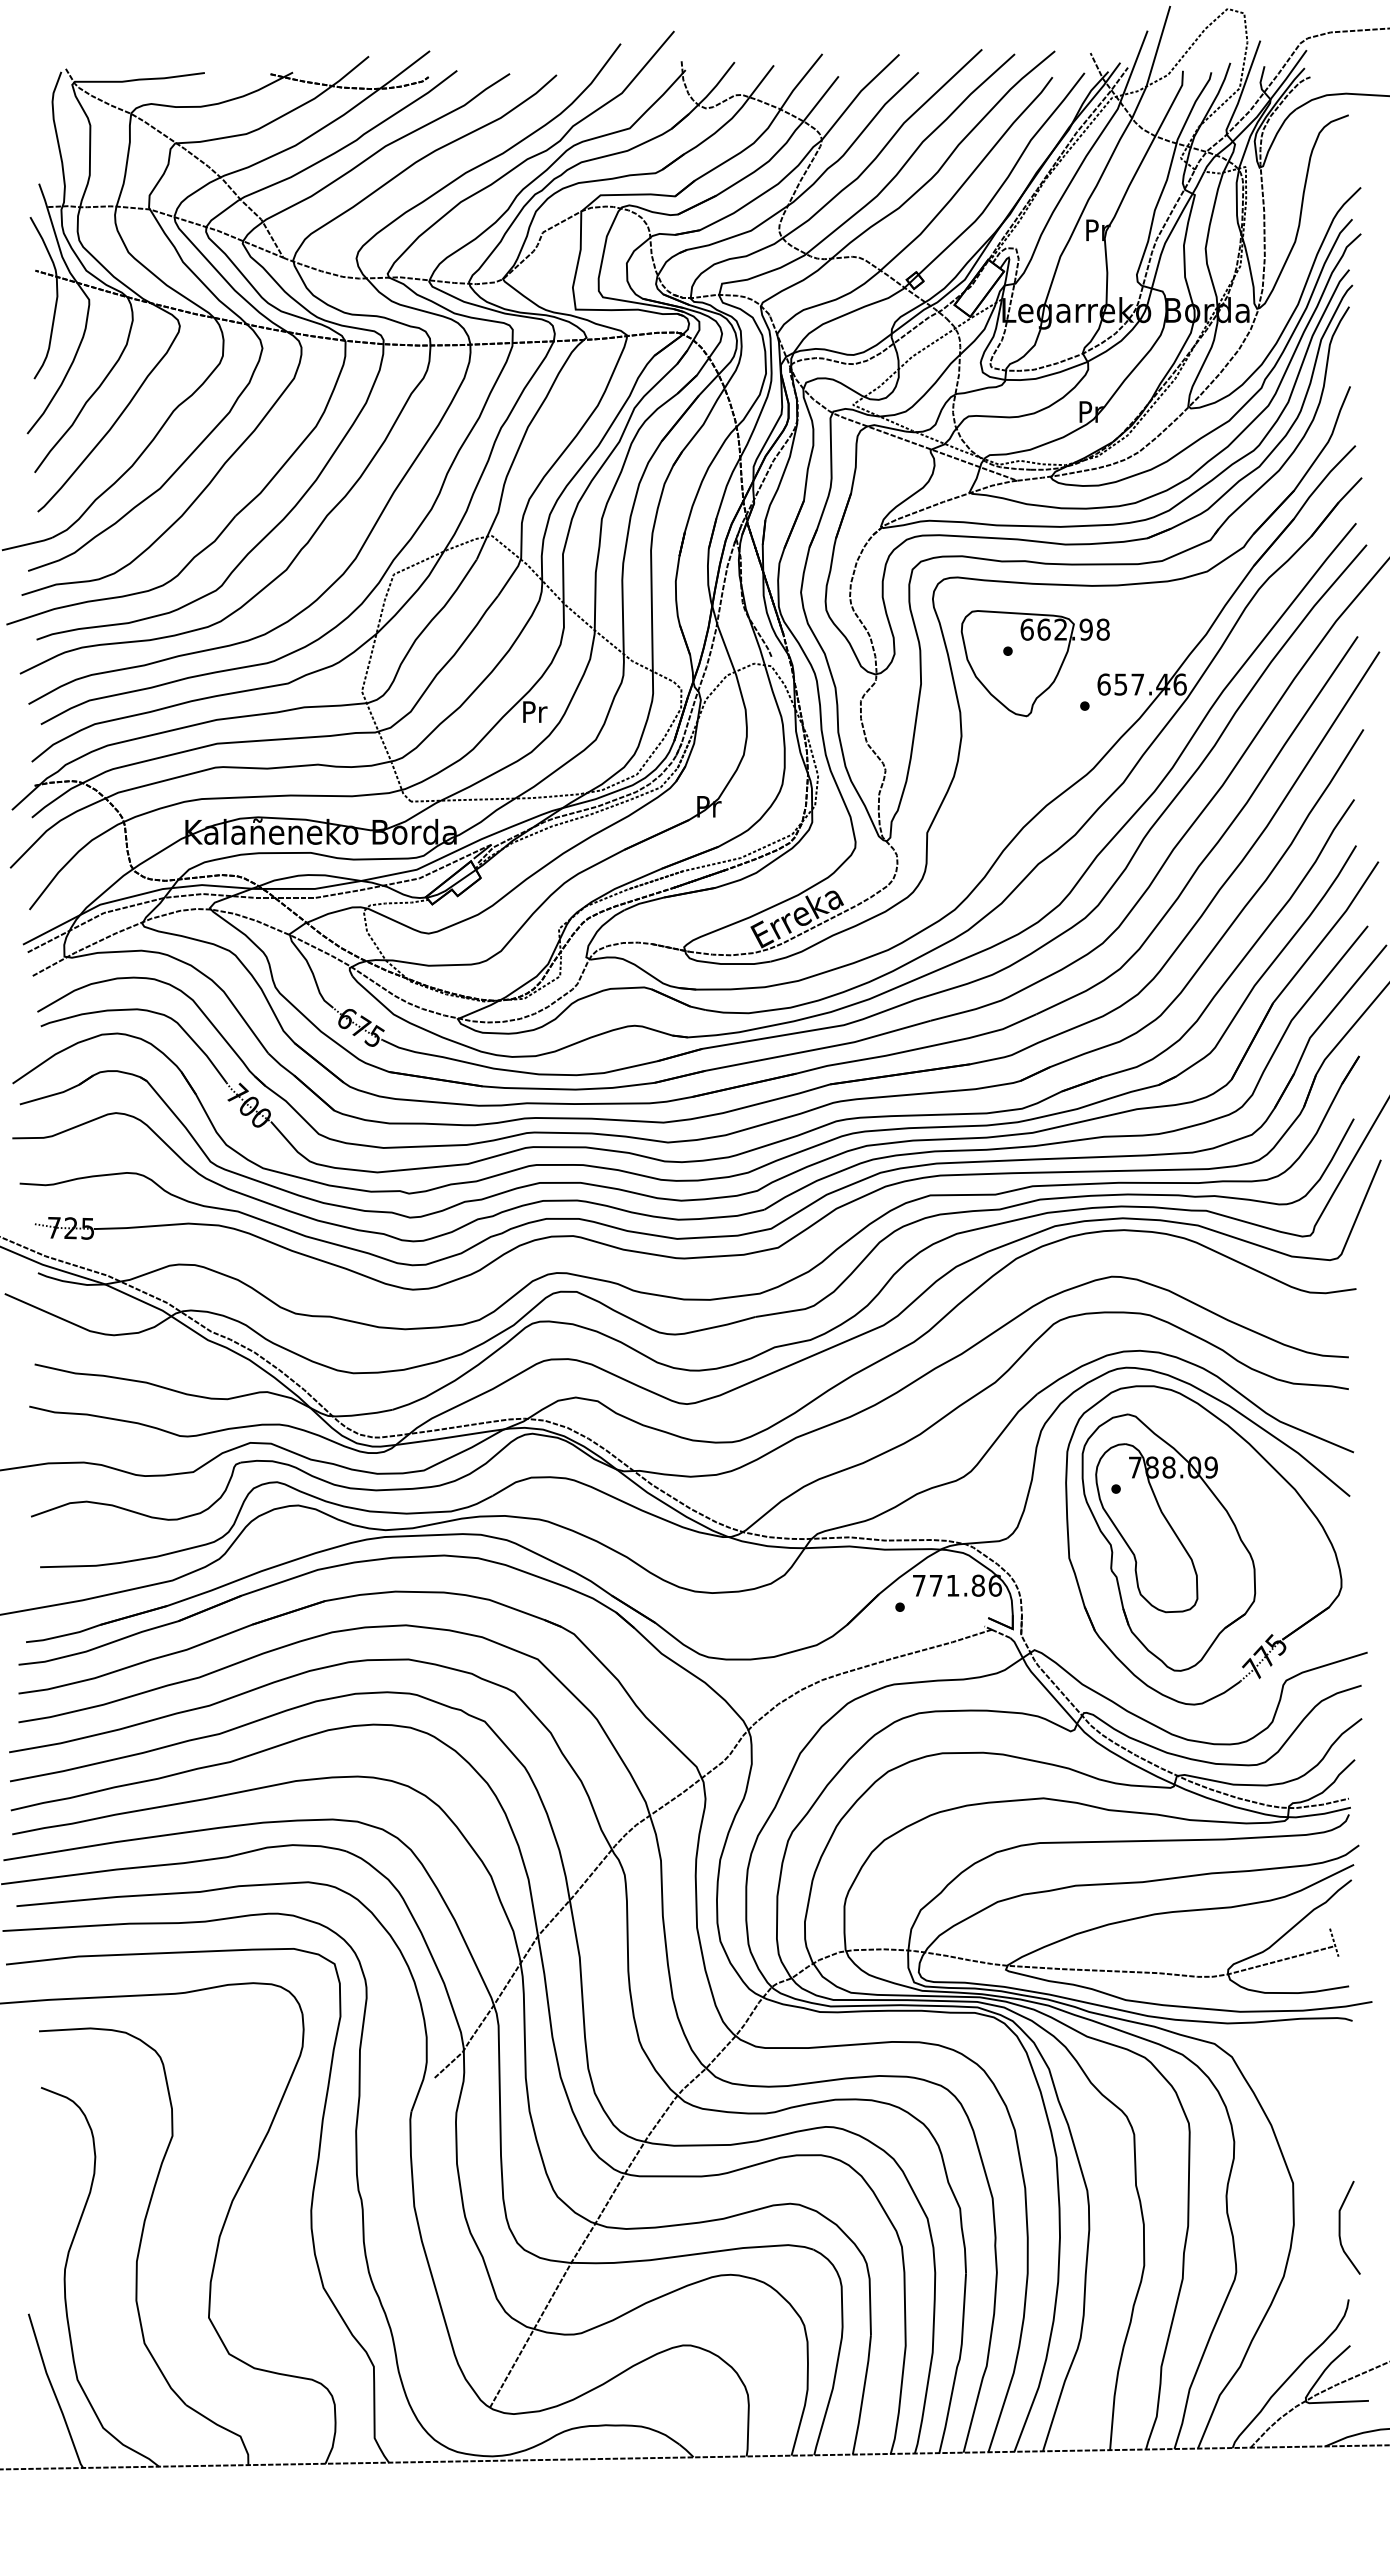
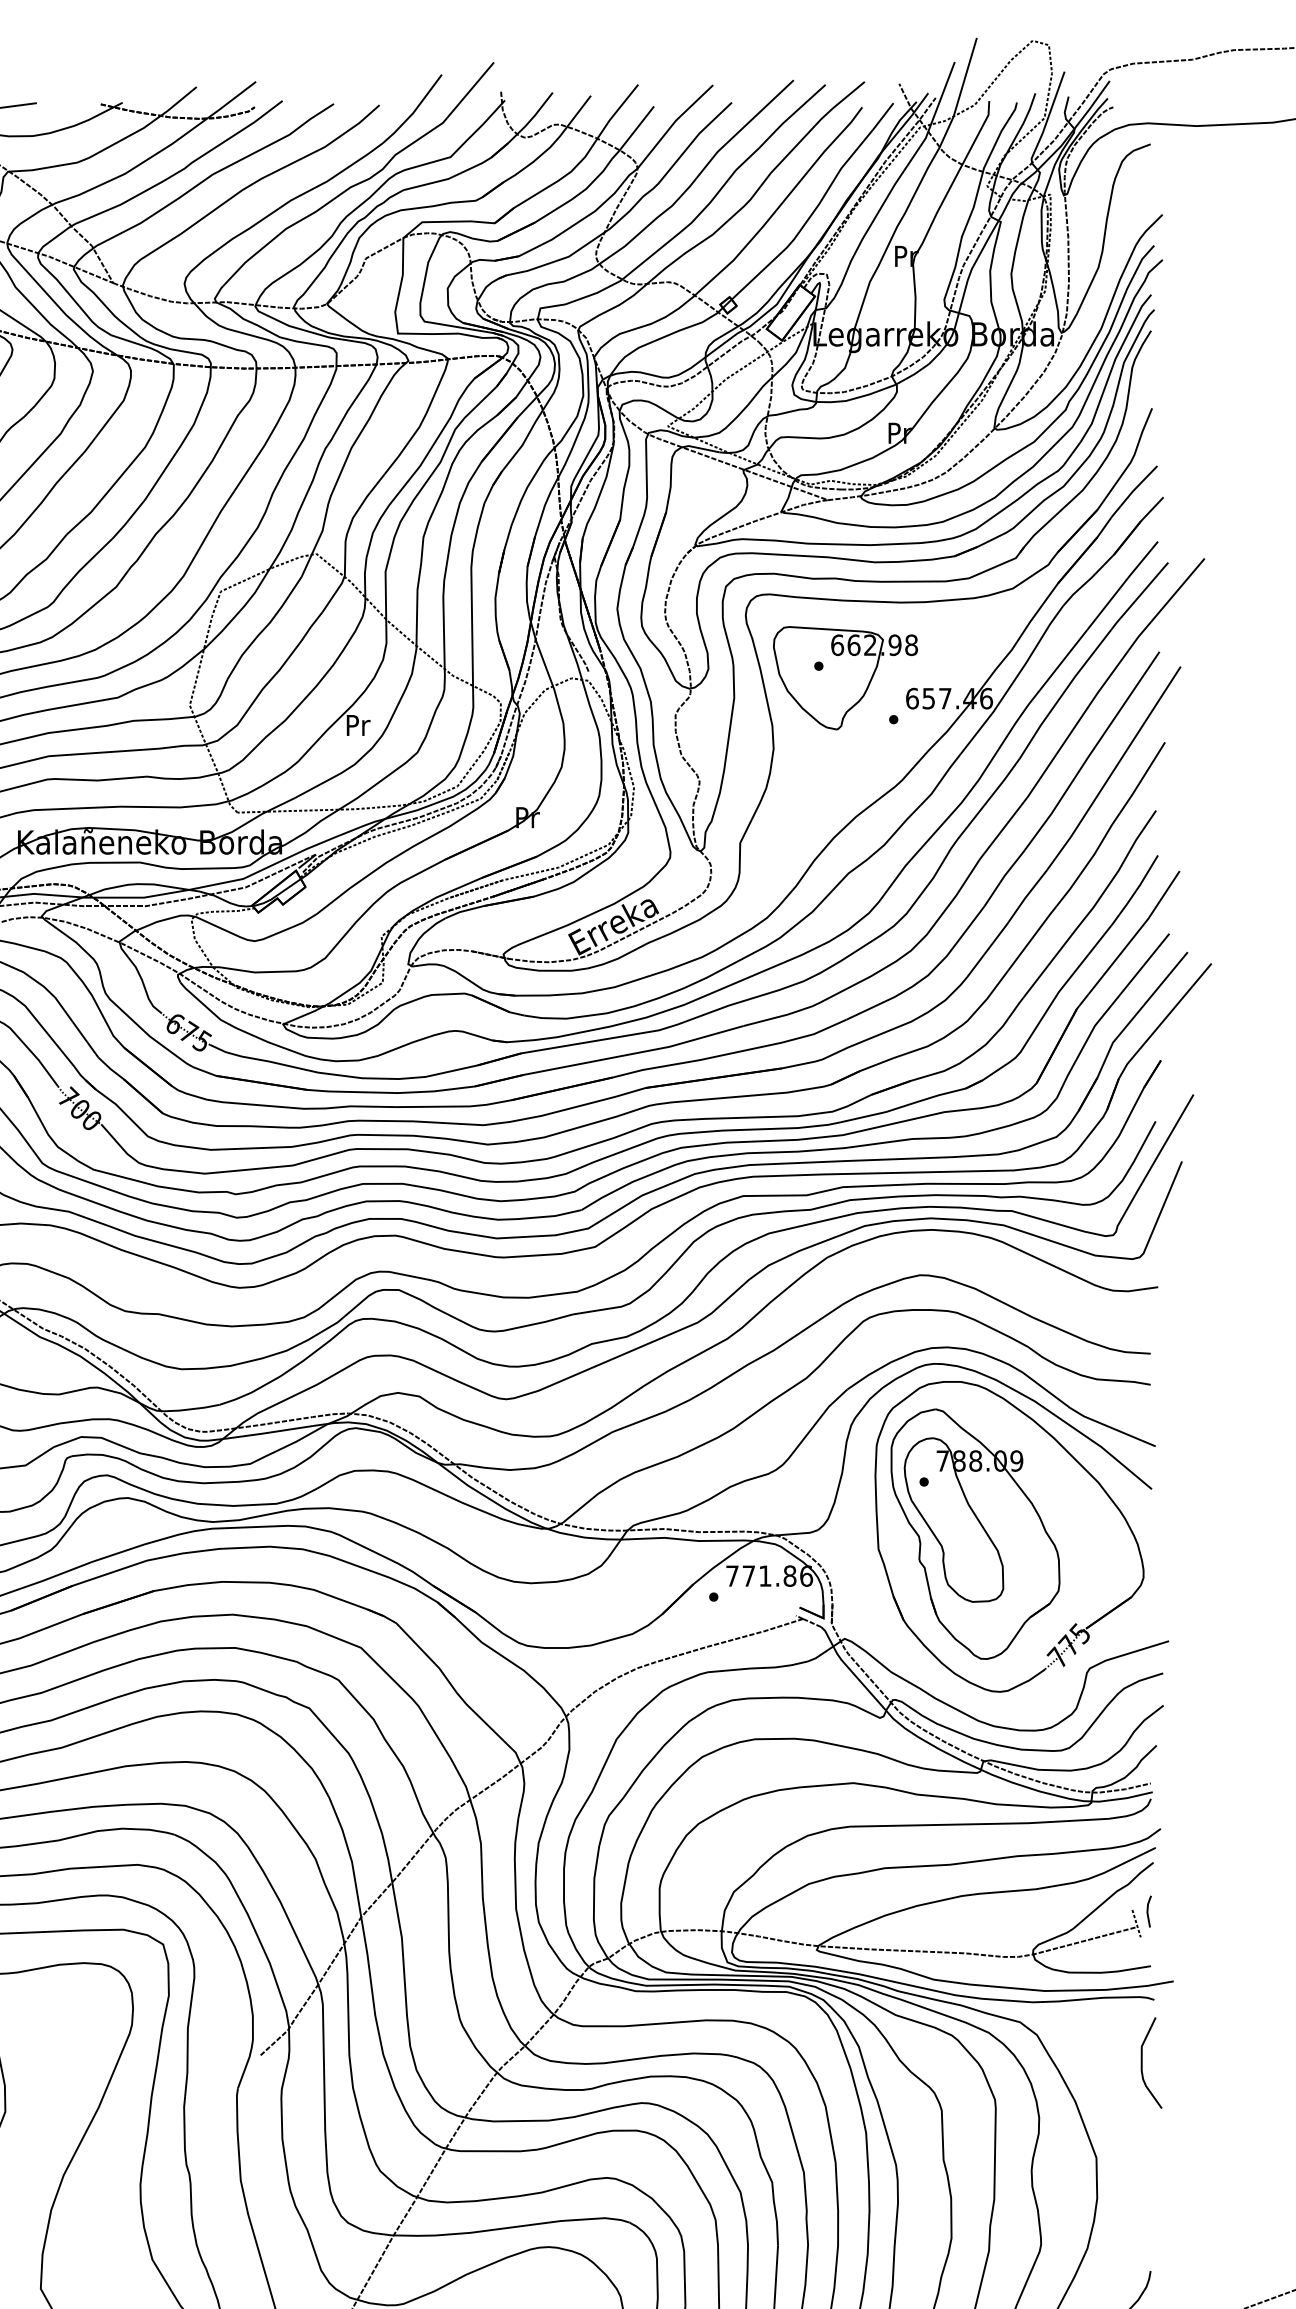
line: (1346, 1929) -> (1148, 1910), added
curve: (1340, 2227) -> (1142, 2062), moved

